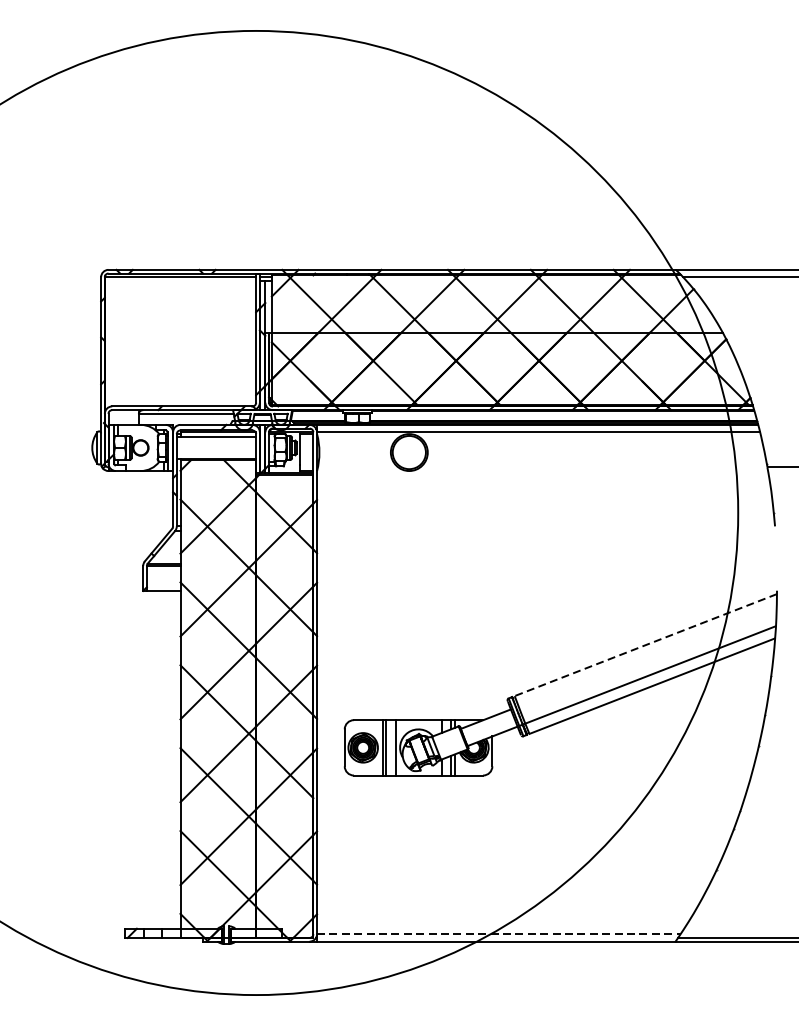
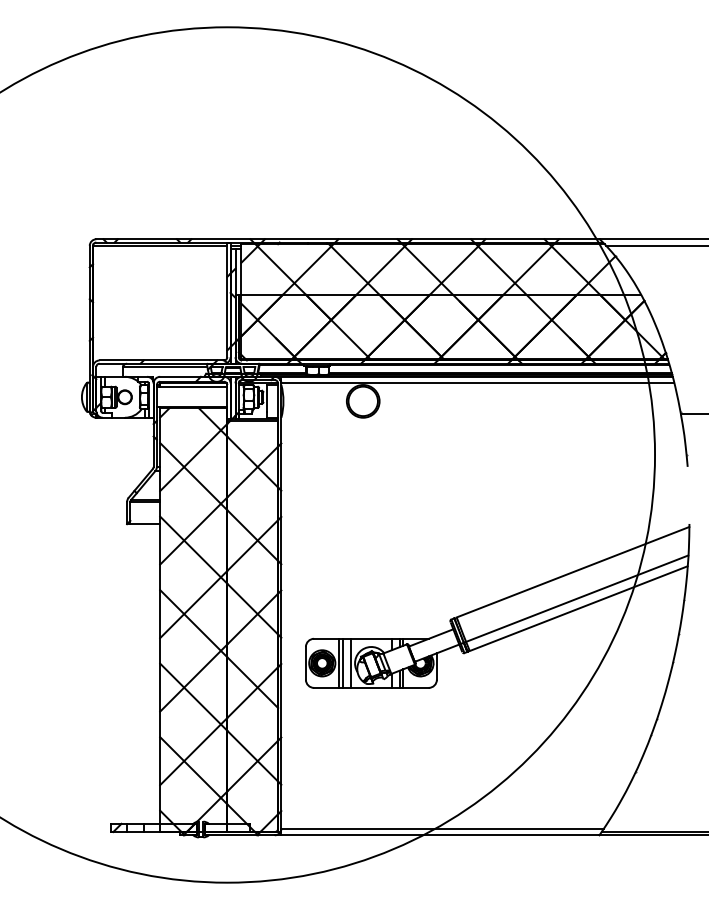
line: (646, 645) -> (573, 572), dashed -> solid
line: (499, 933) -> (443, 828), dashed -> solid

